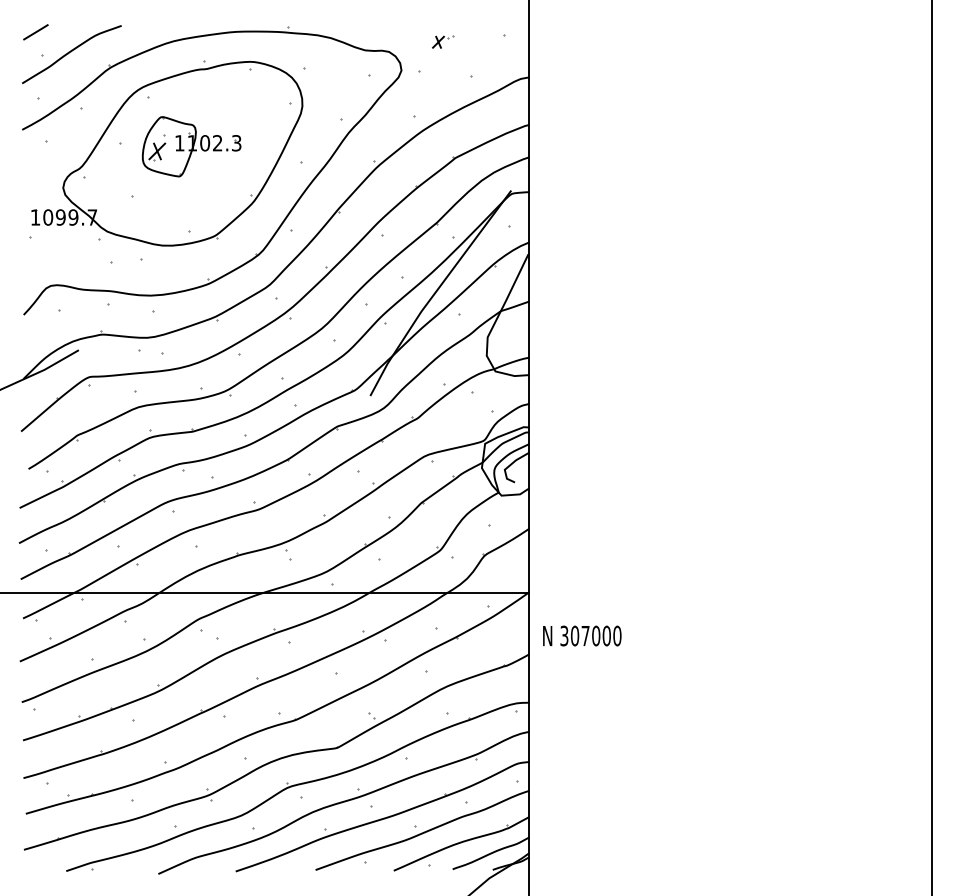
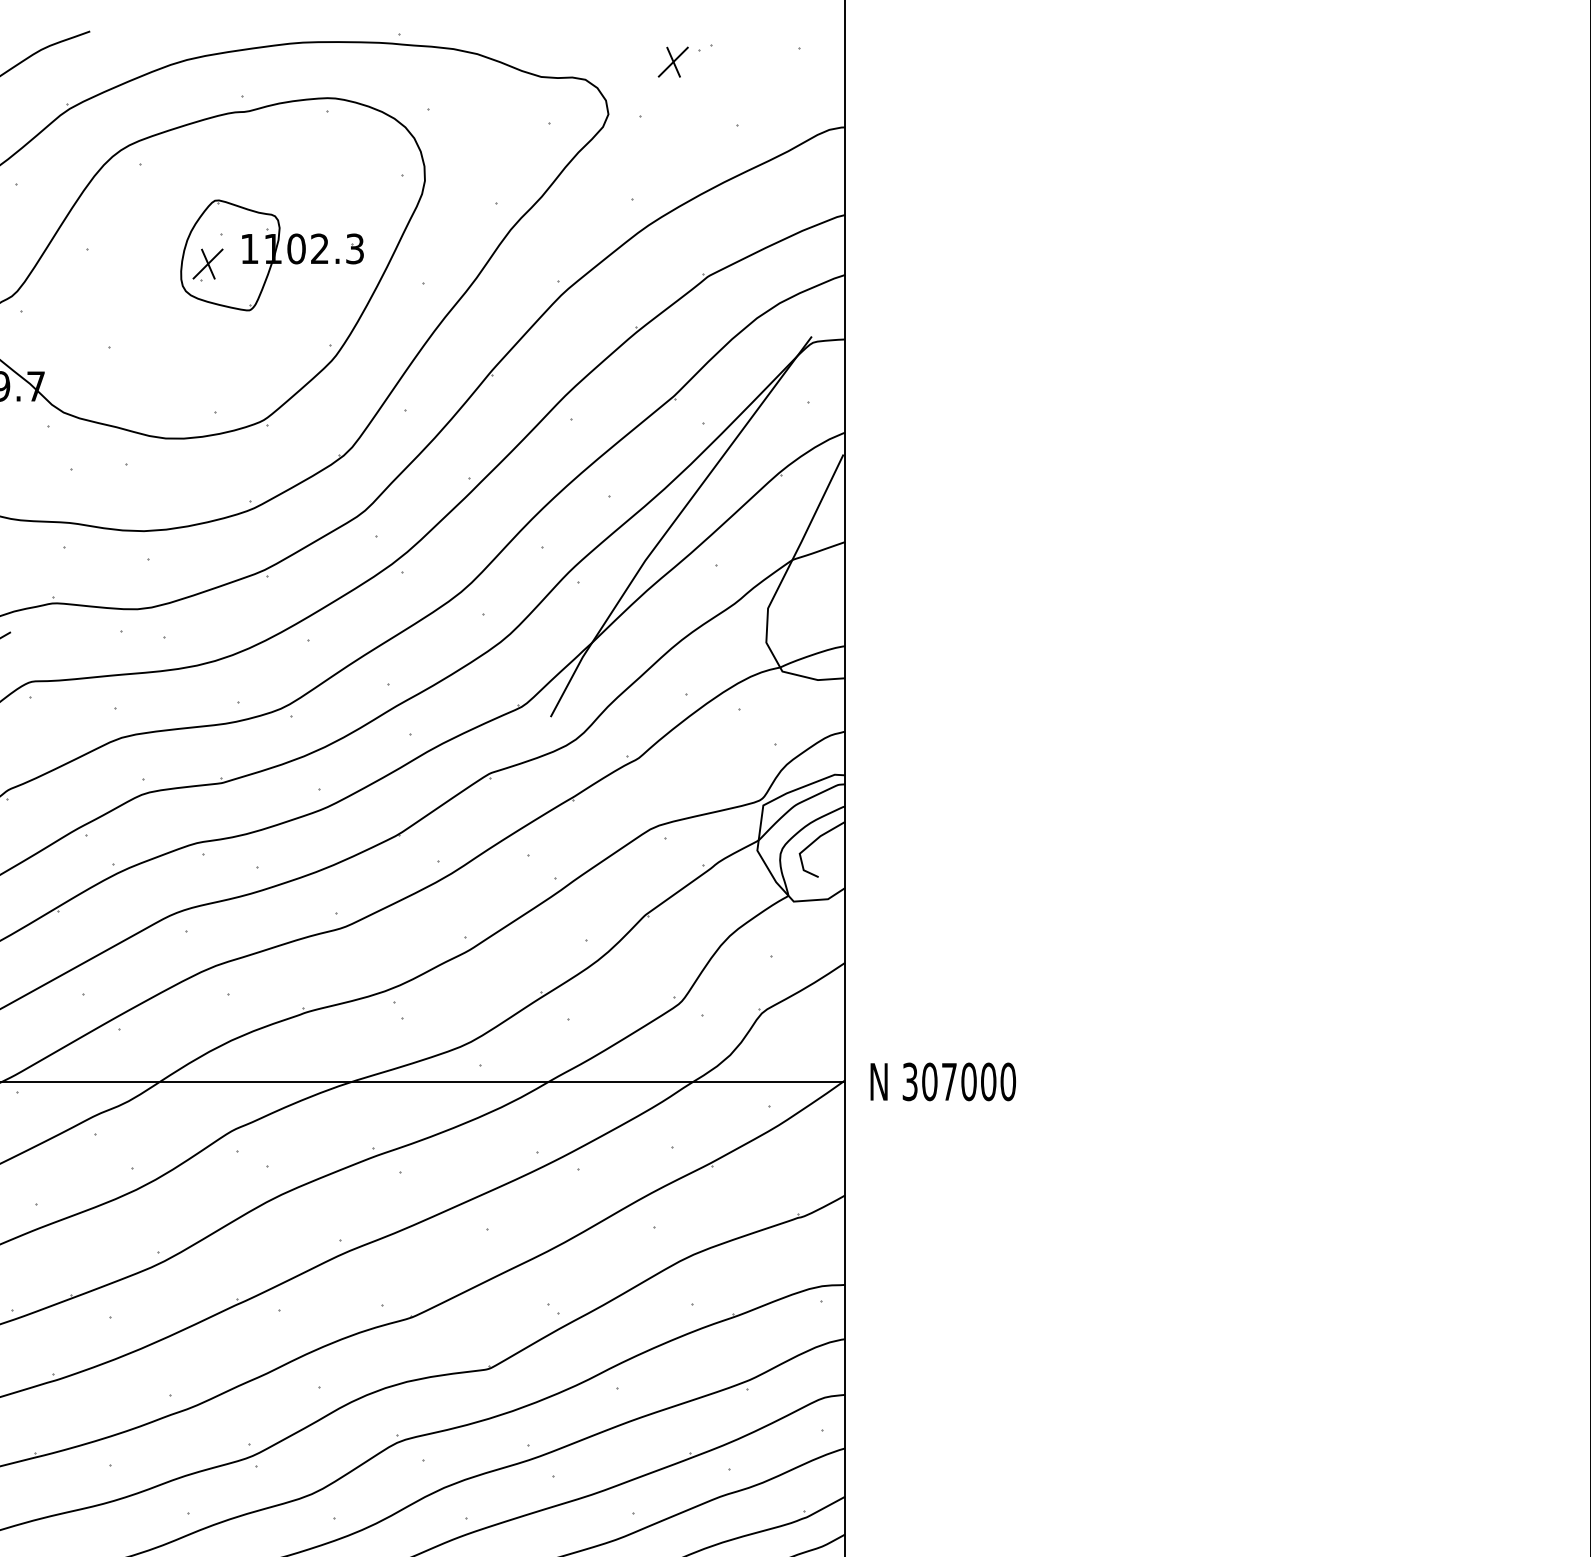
part: (442, 41) -> (684, 60), size x1.43
part: (191, 146) -> (271, 254), moved
text: (582, 635) -> (943, 1080), moved

